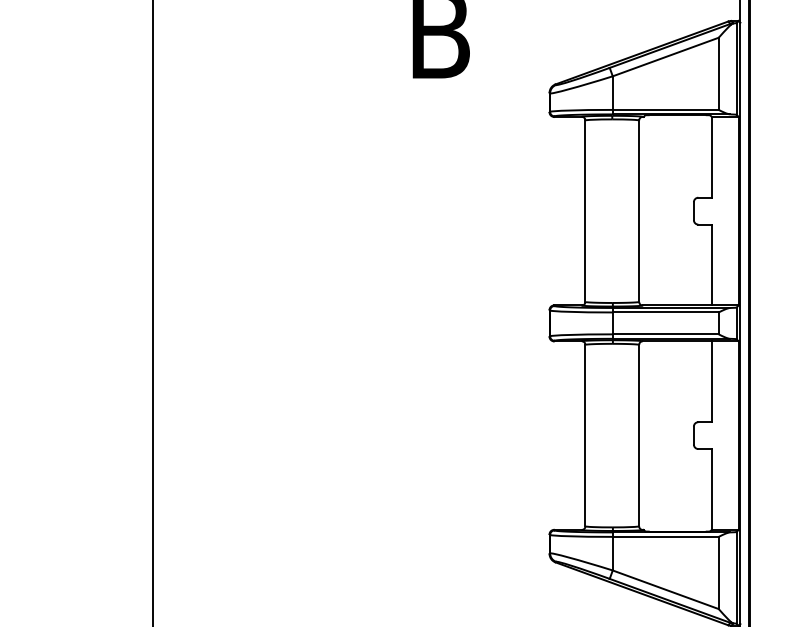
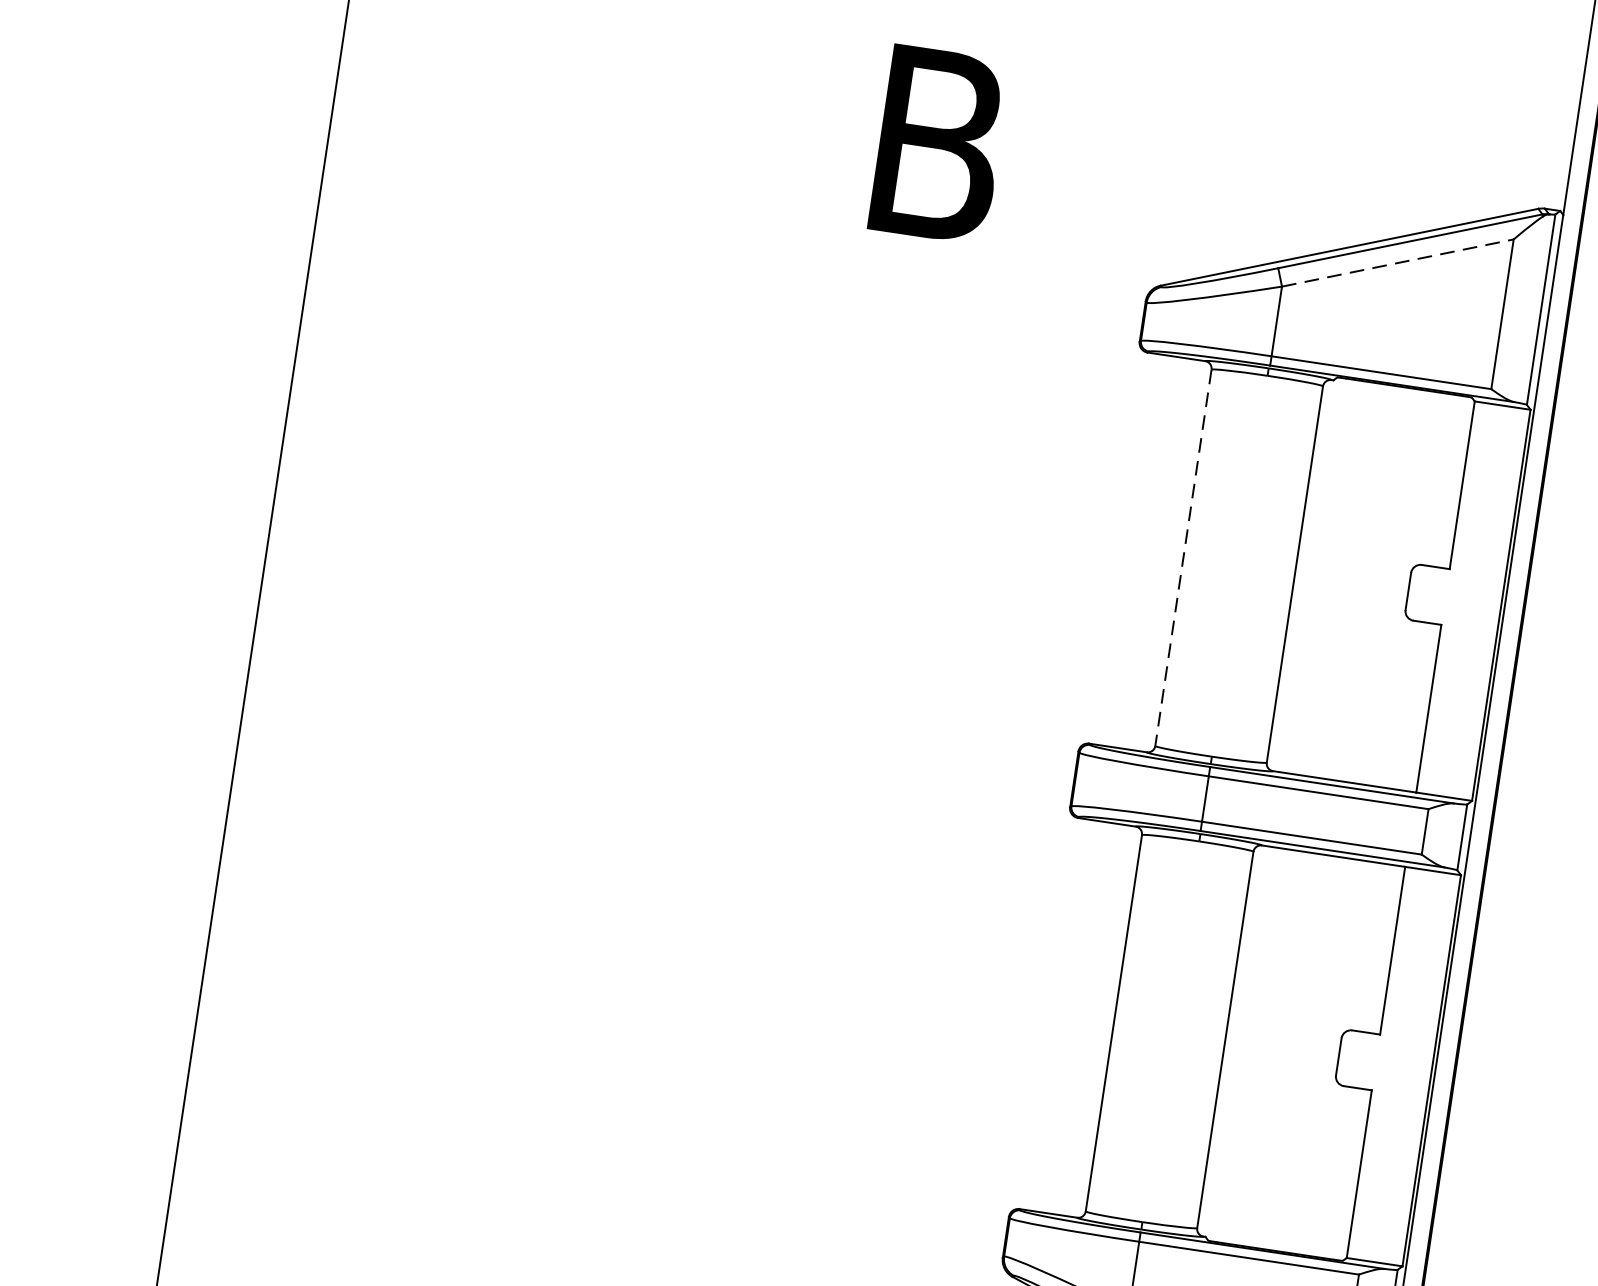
line: (666, 56) -> (1399, 262), solid -> dashed
line: (585, 211) -> (1183, 558), solid -> dashed

